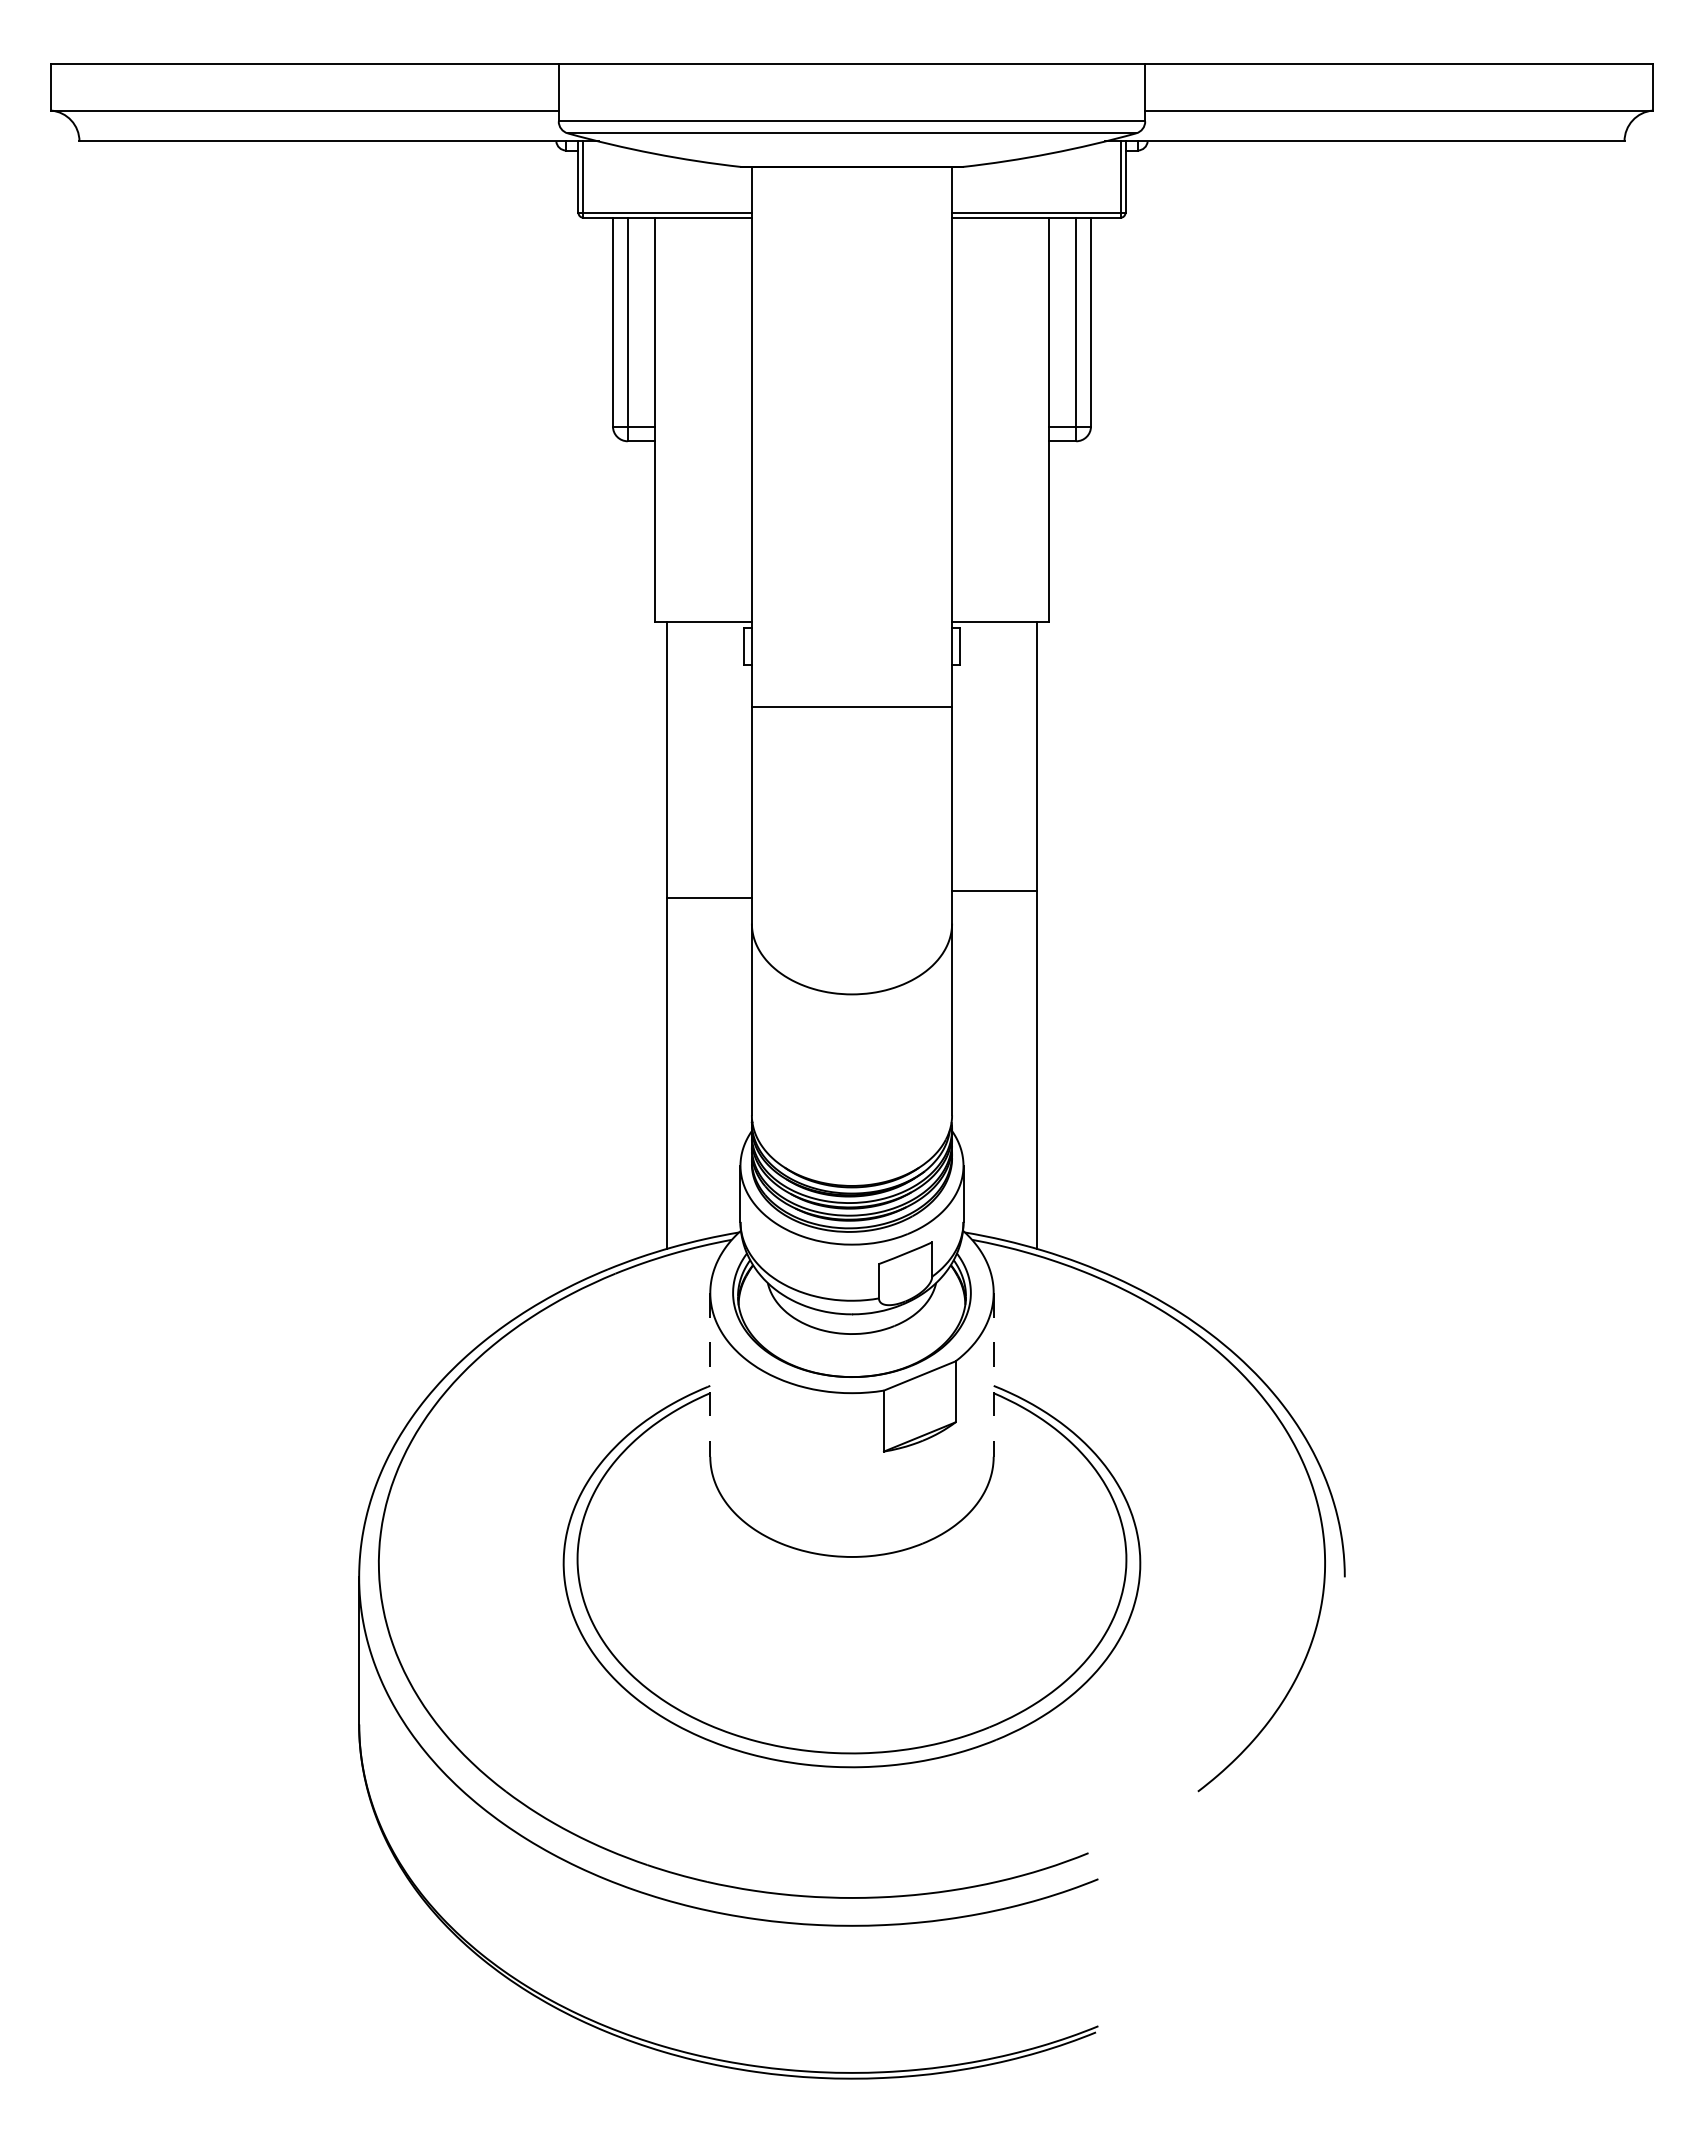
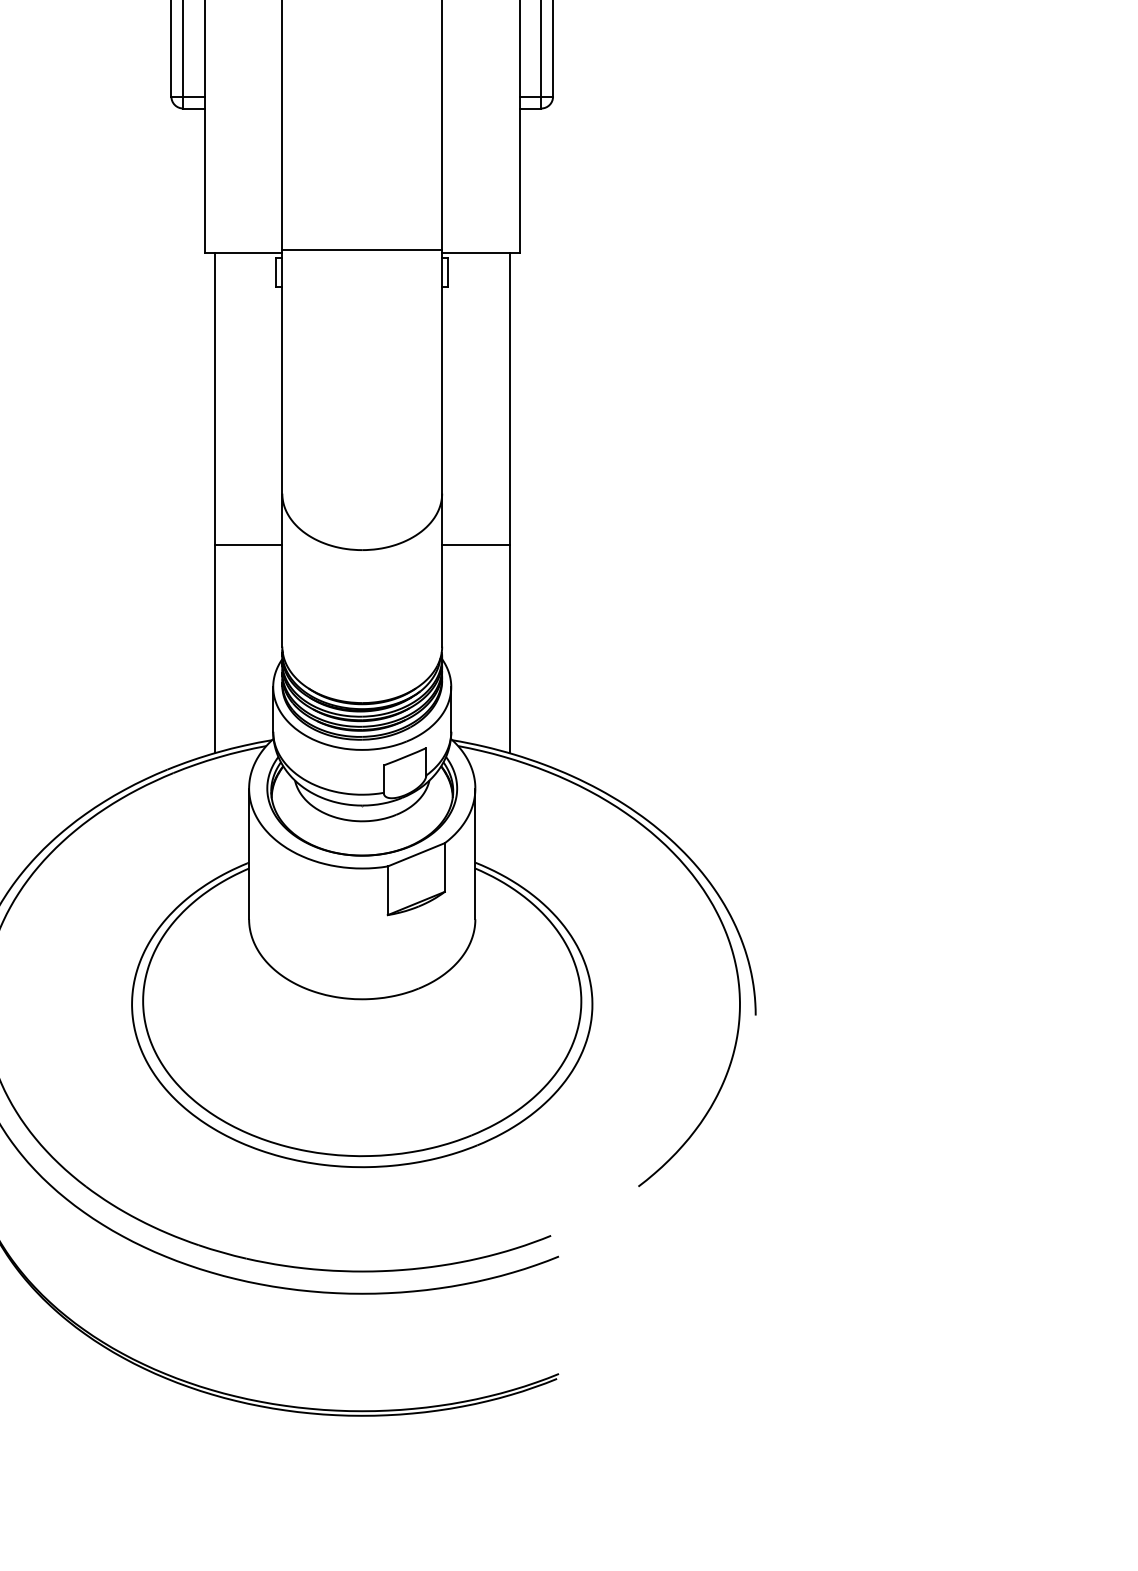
line: (851, 706) -> (361, 250), moved
line: (994, 891) -> (476, 545), moved
line: (709, 898) -> (248, 545), moved
line: (710, 1374) -> (249, 853), dashed -> solid
line: (993, 1374) -> (475, 853), dashed -> solid

